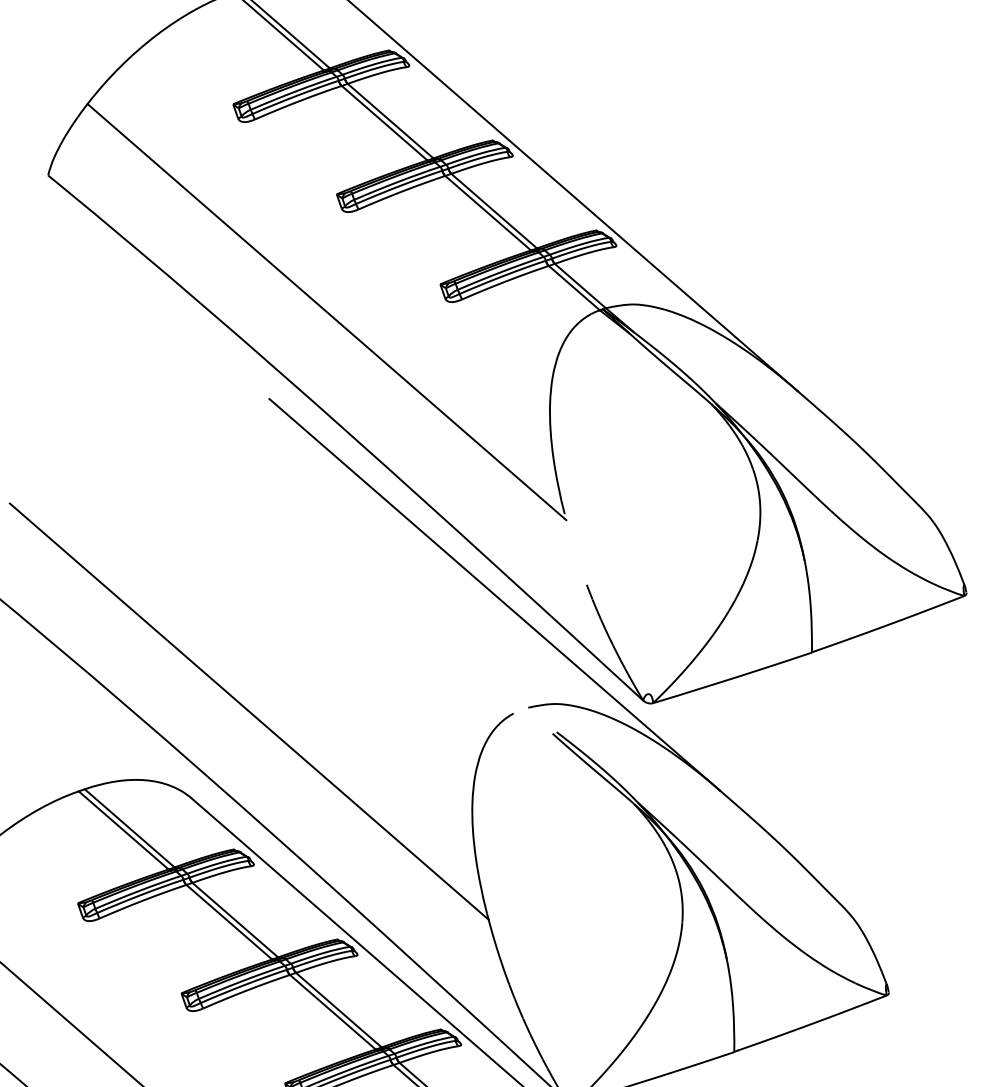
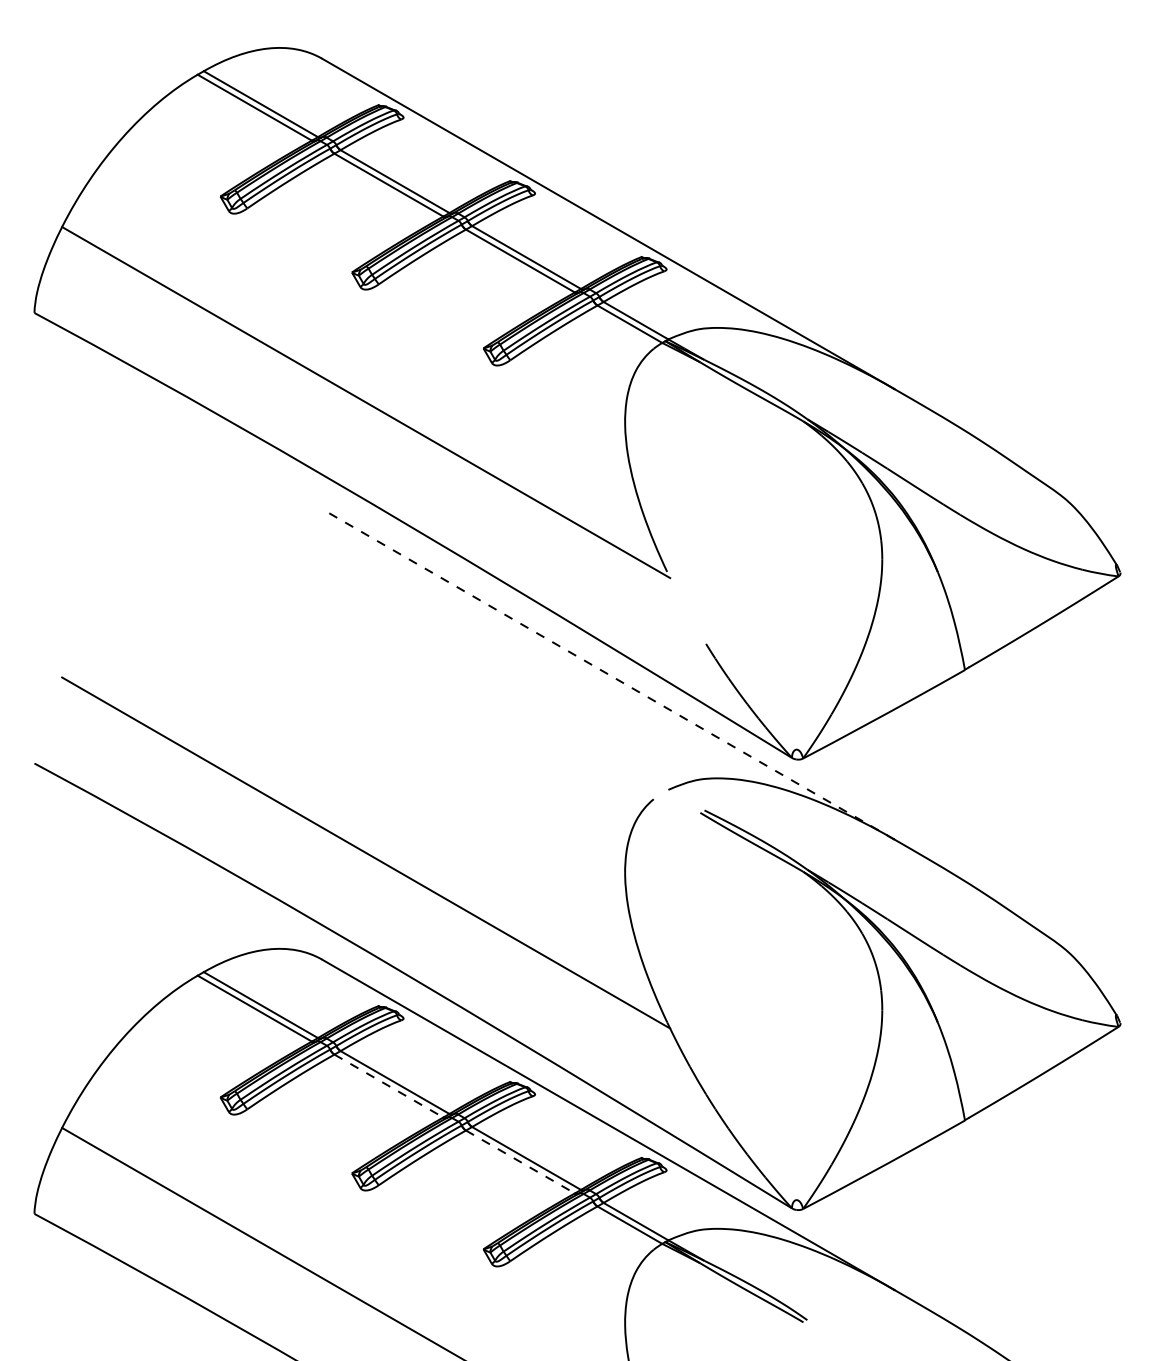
line: (495, 595) -> (608, 674), solid -> dashed
line: (228, 922) -> (388, 1086), solid -> dashed
line: (332, 1011) -> (520, 1161), solid -> dashed

